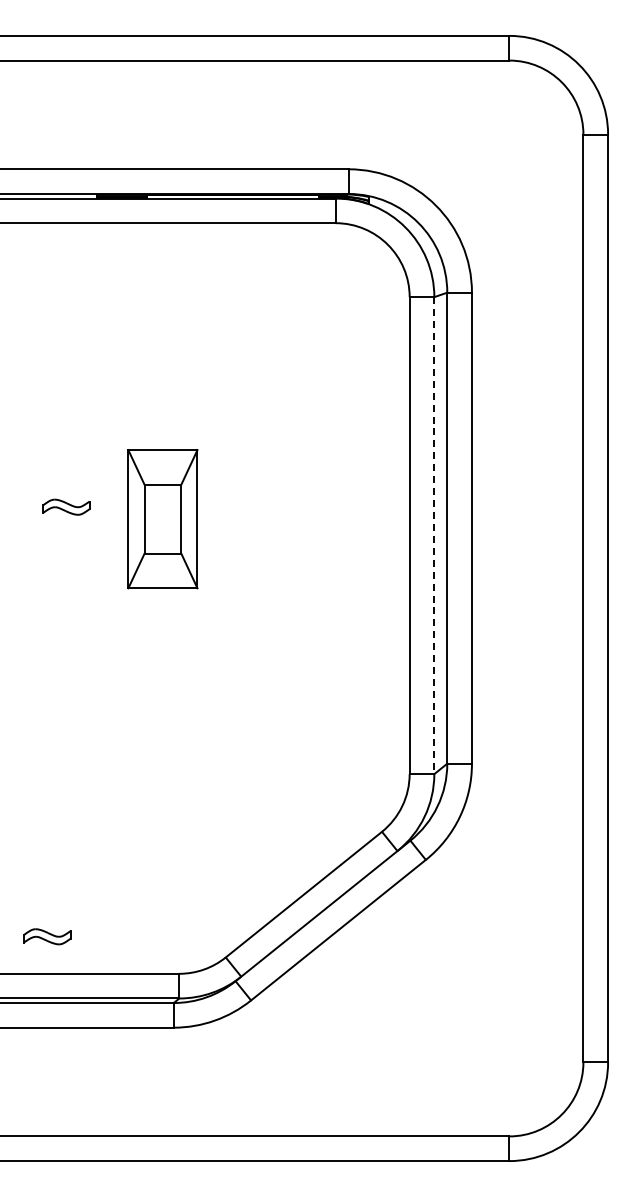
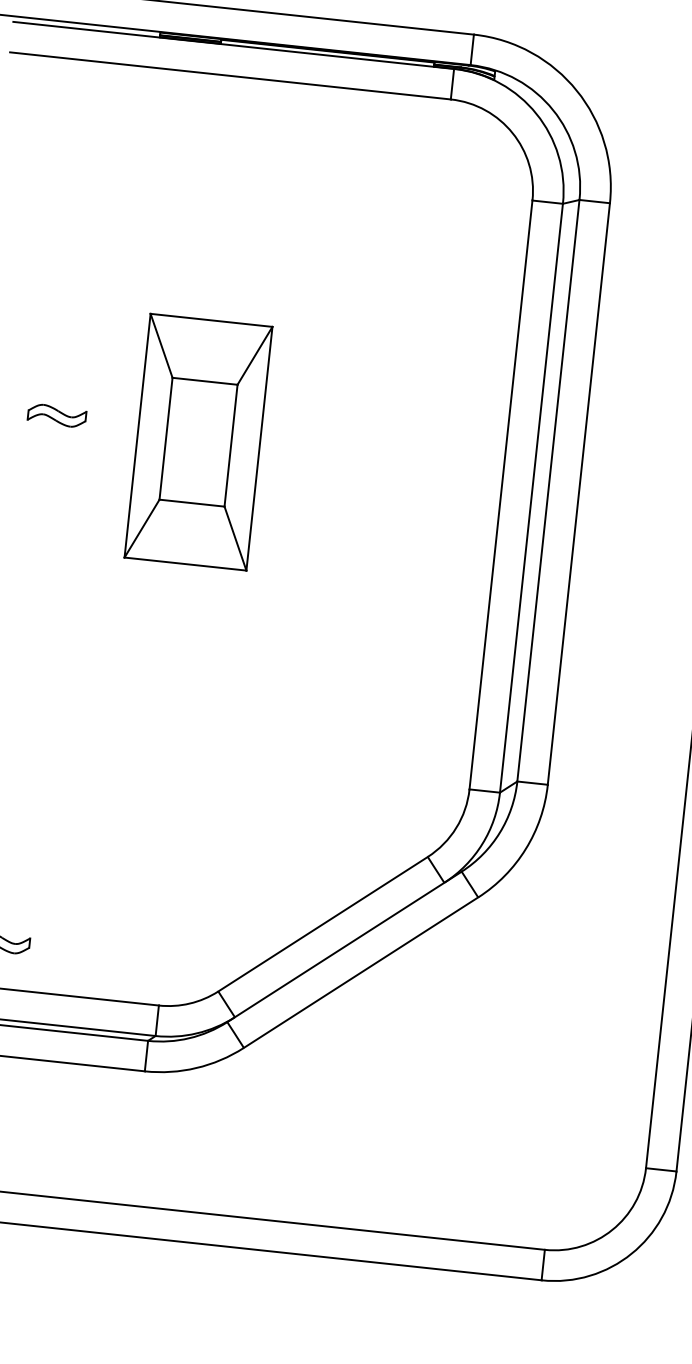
part: (66, 506) -> (57, 414), moved
part: (162, 518) -> (198, 441), size x1.43
line: (434, 536) -> (531, 499), dashed -> solid

